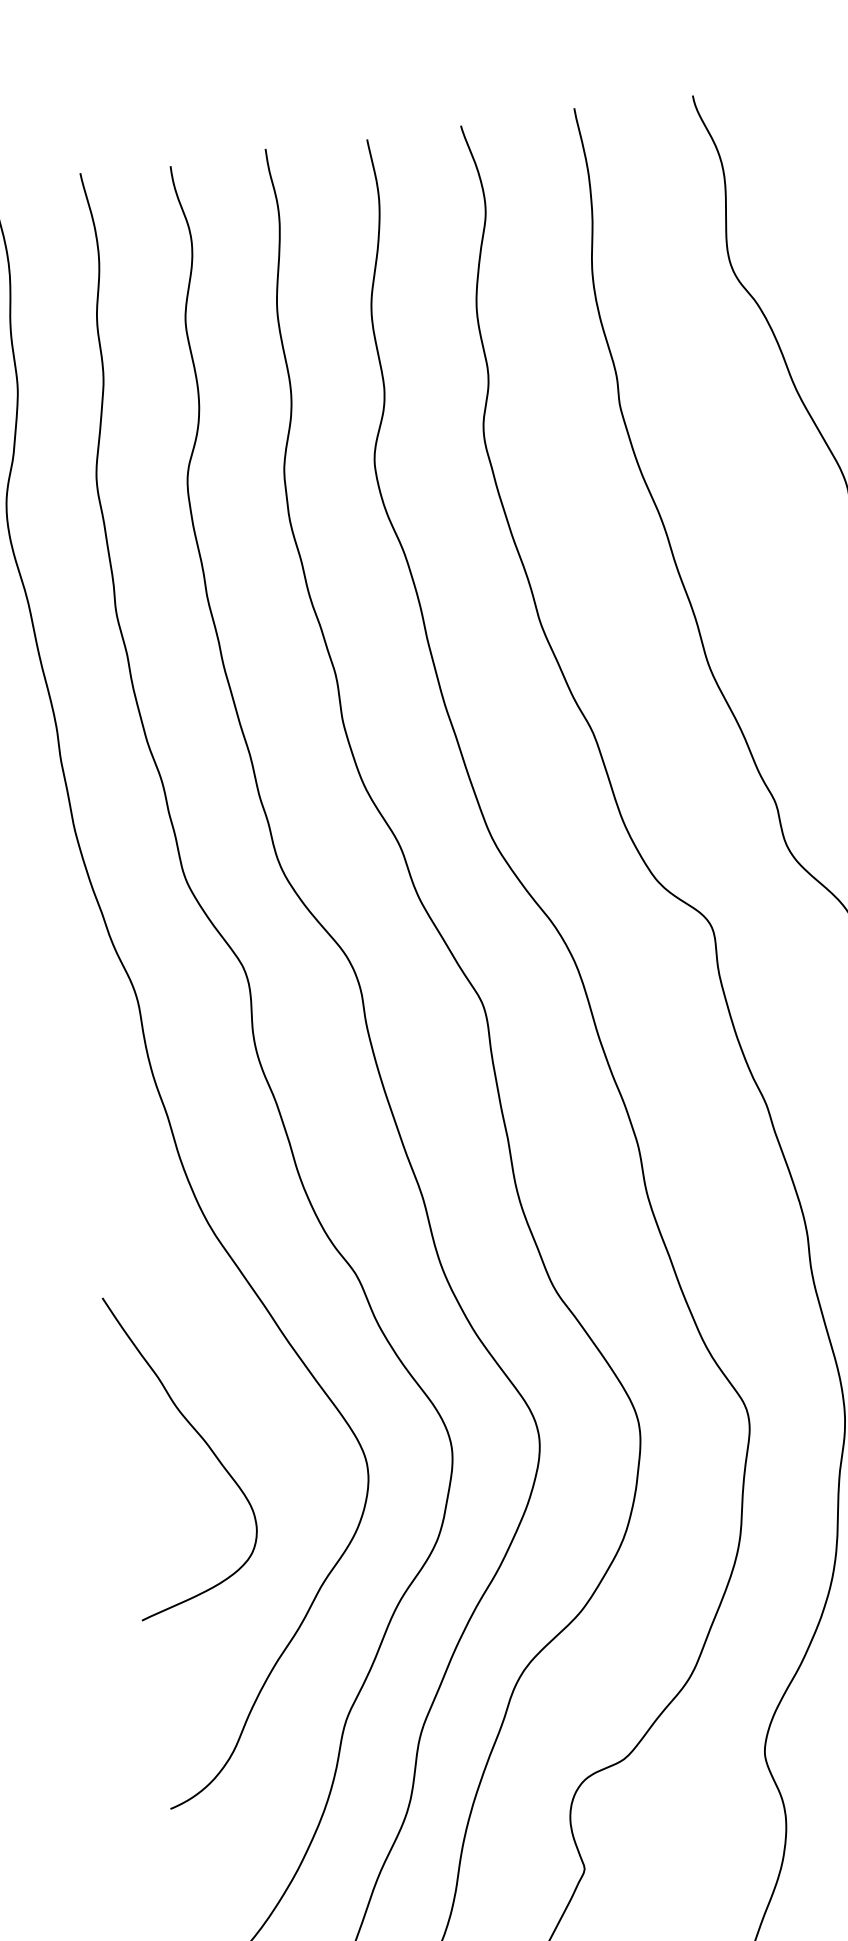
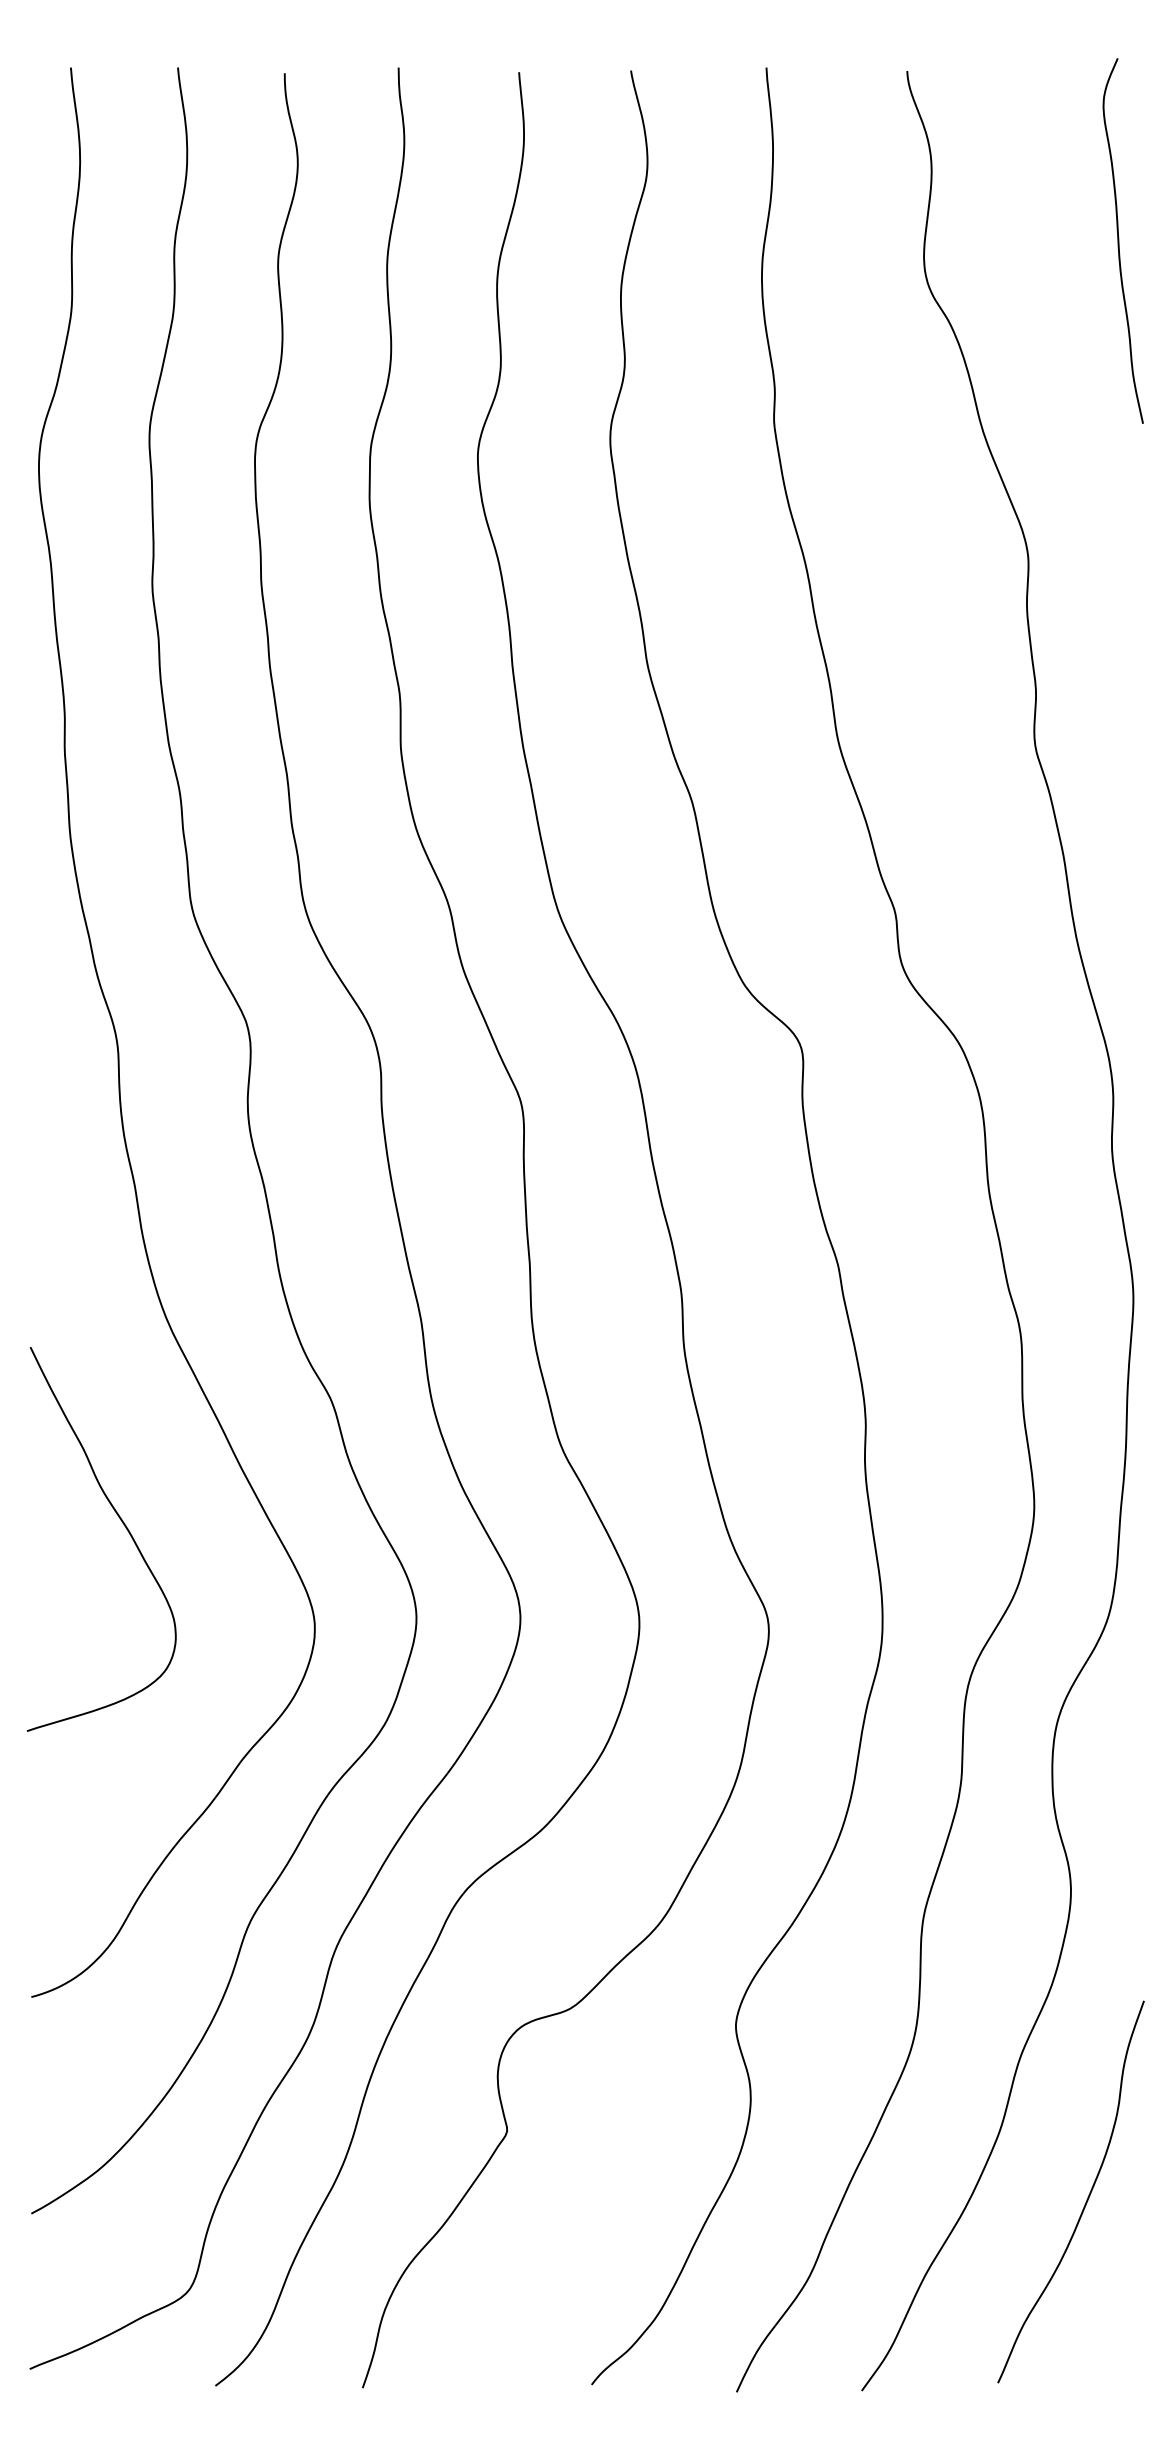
curve: (199, 1435) -> (122, 1523), moved

